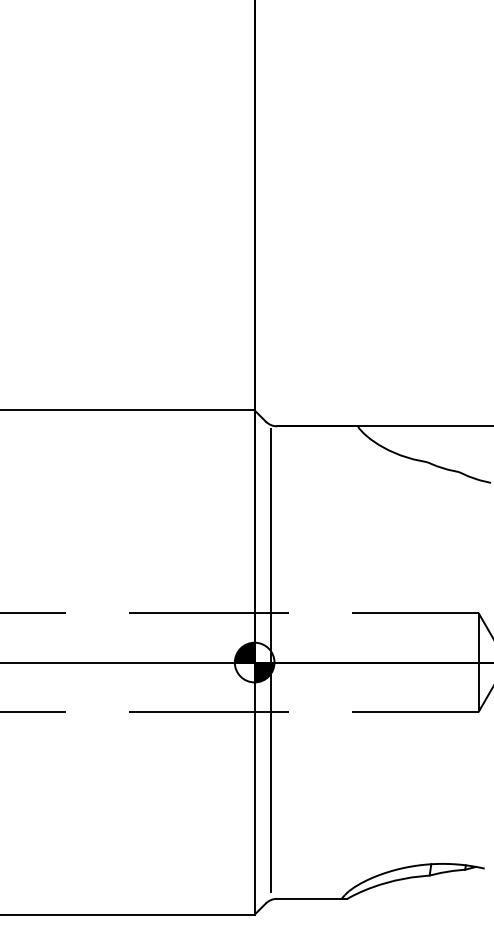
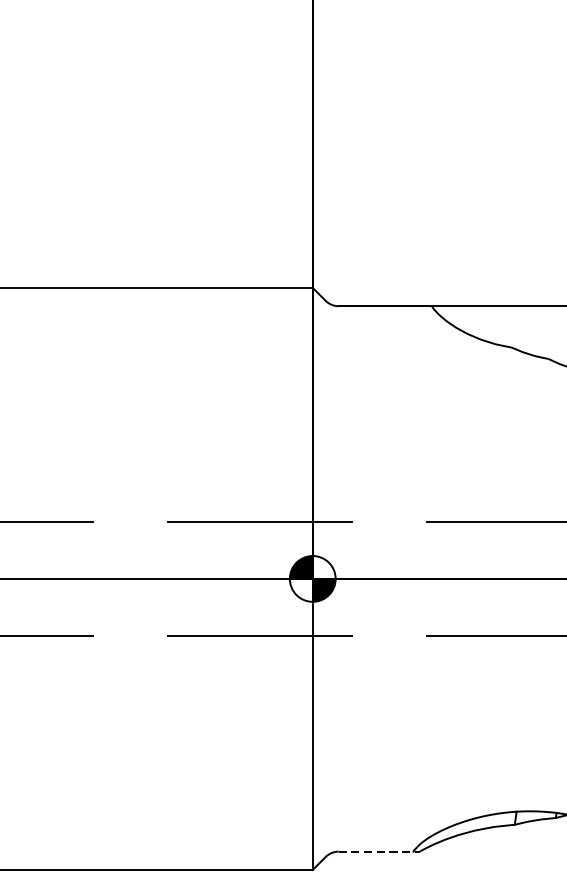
line: (270, 660) -> (331, 576), removed
line: (312, 898) -> (379, 851), solid -> dashed

